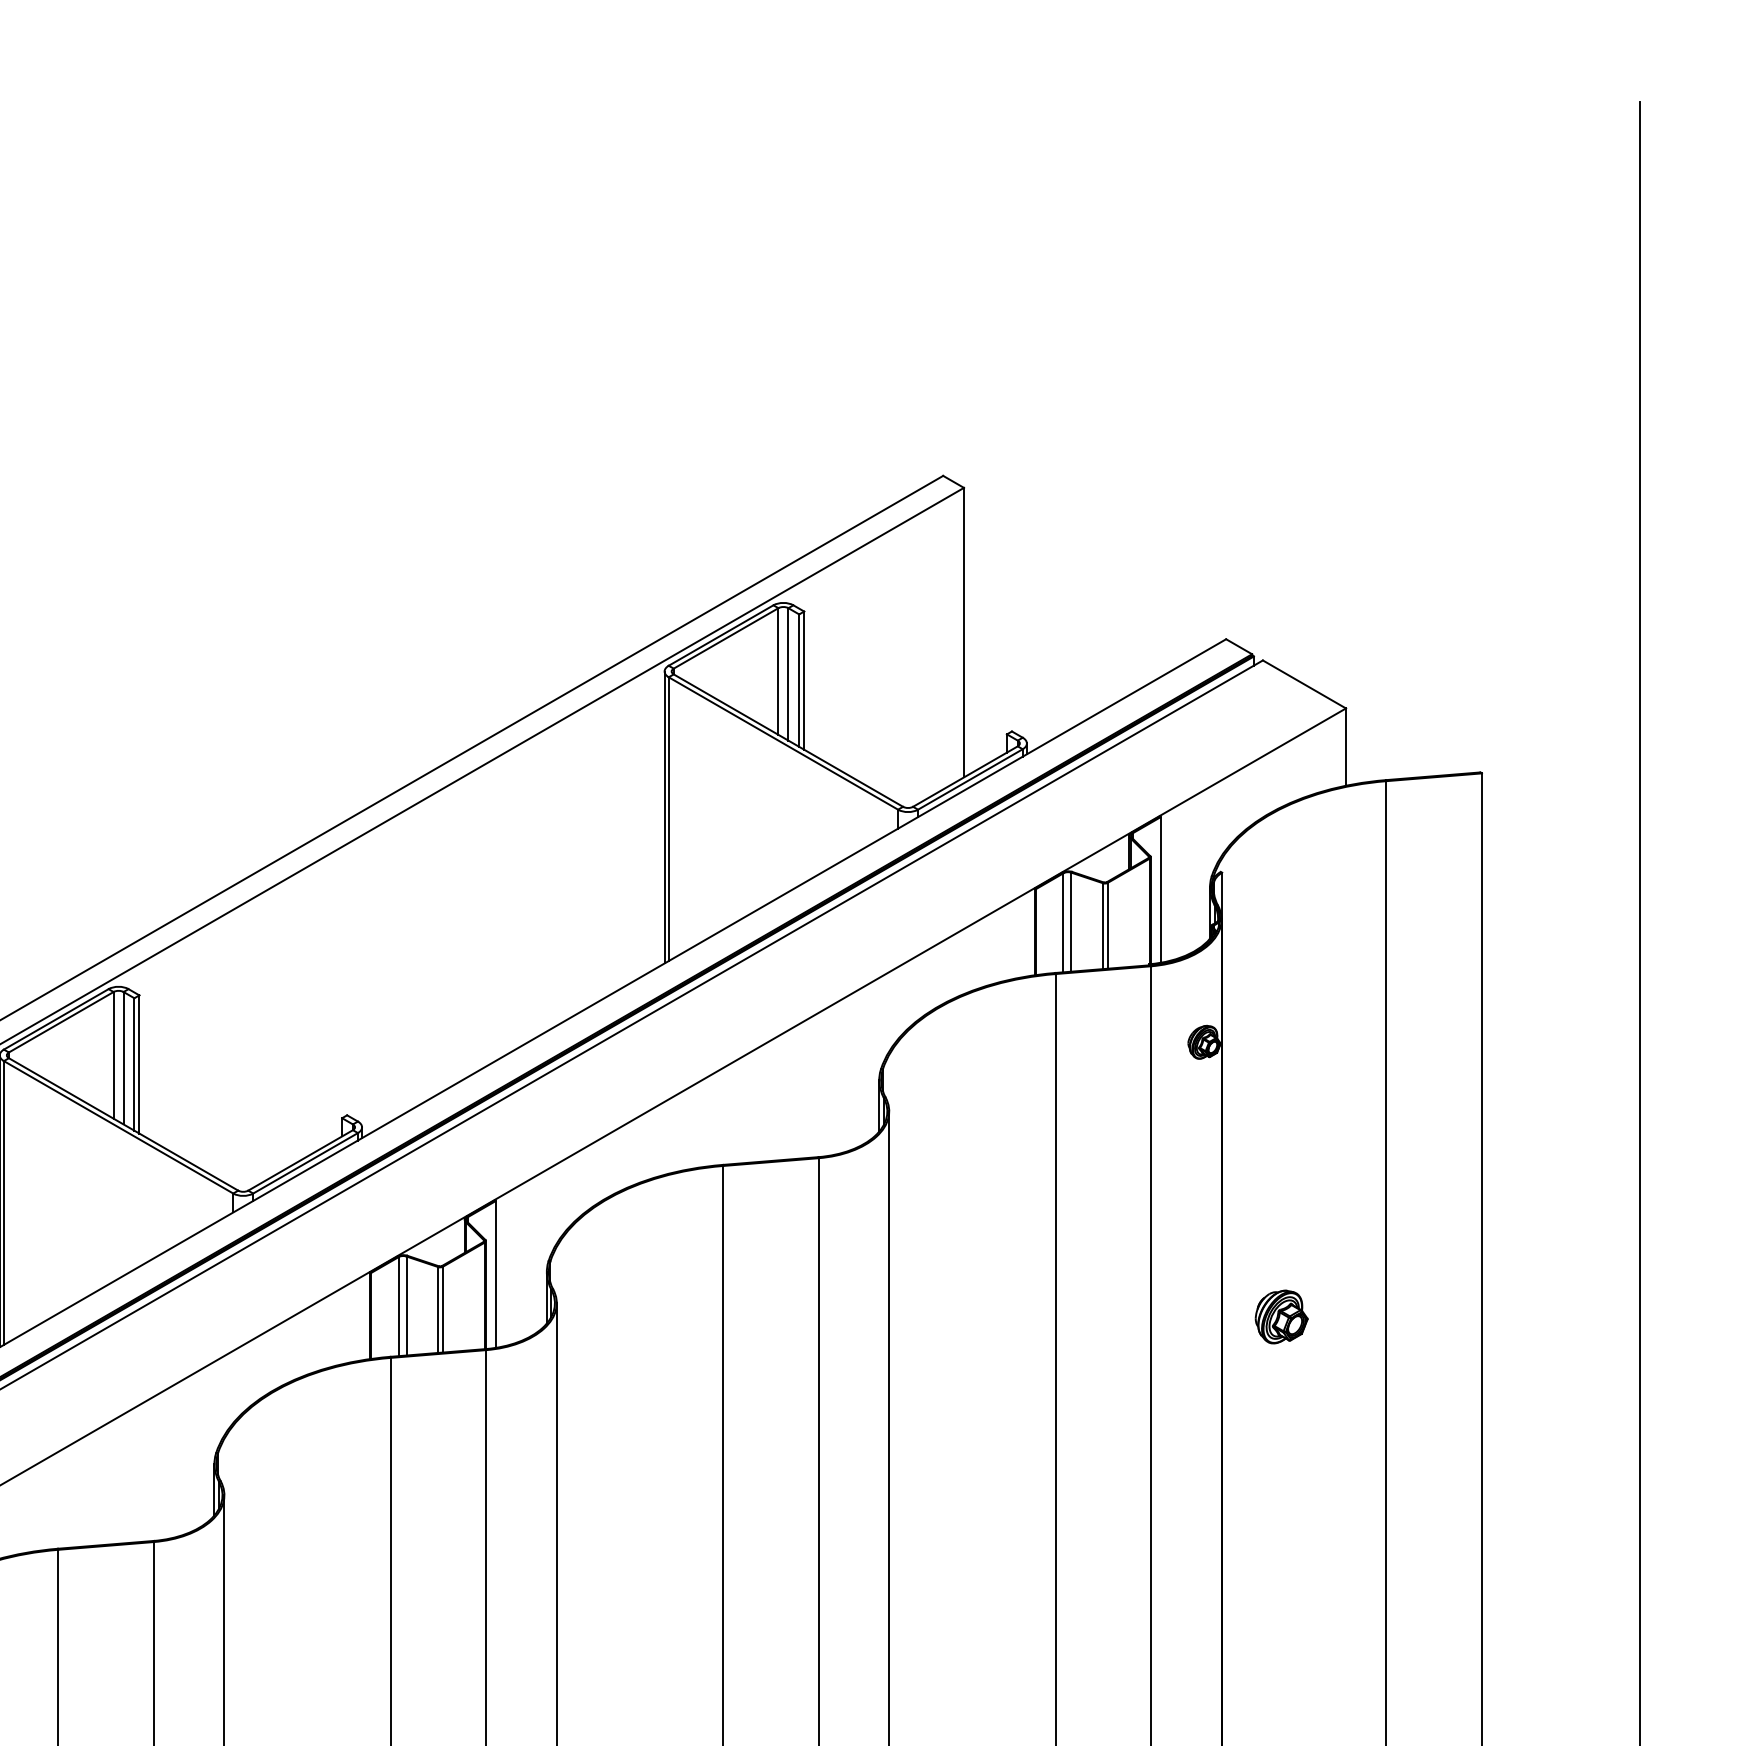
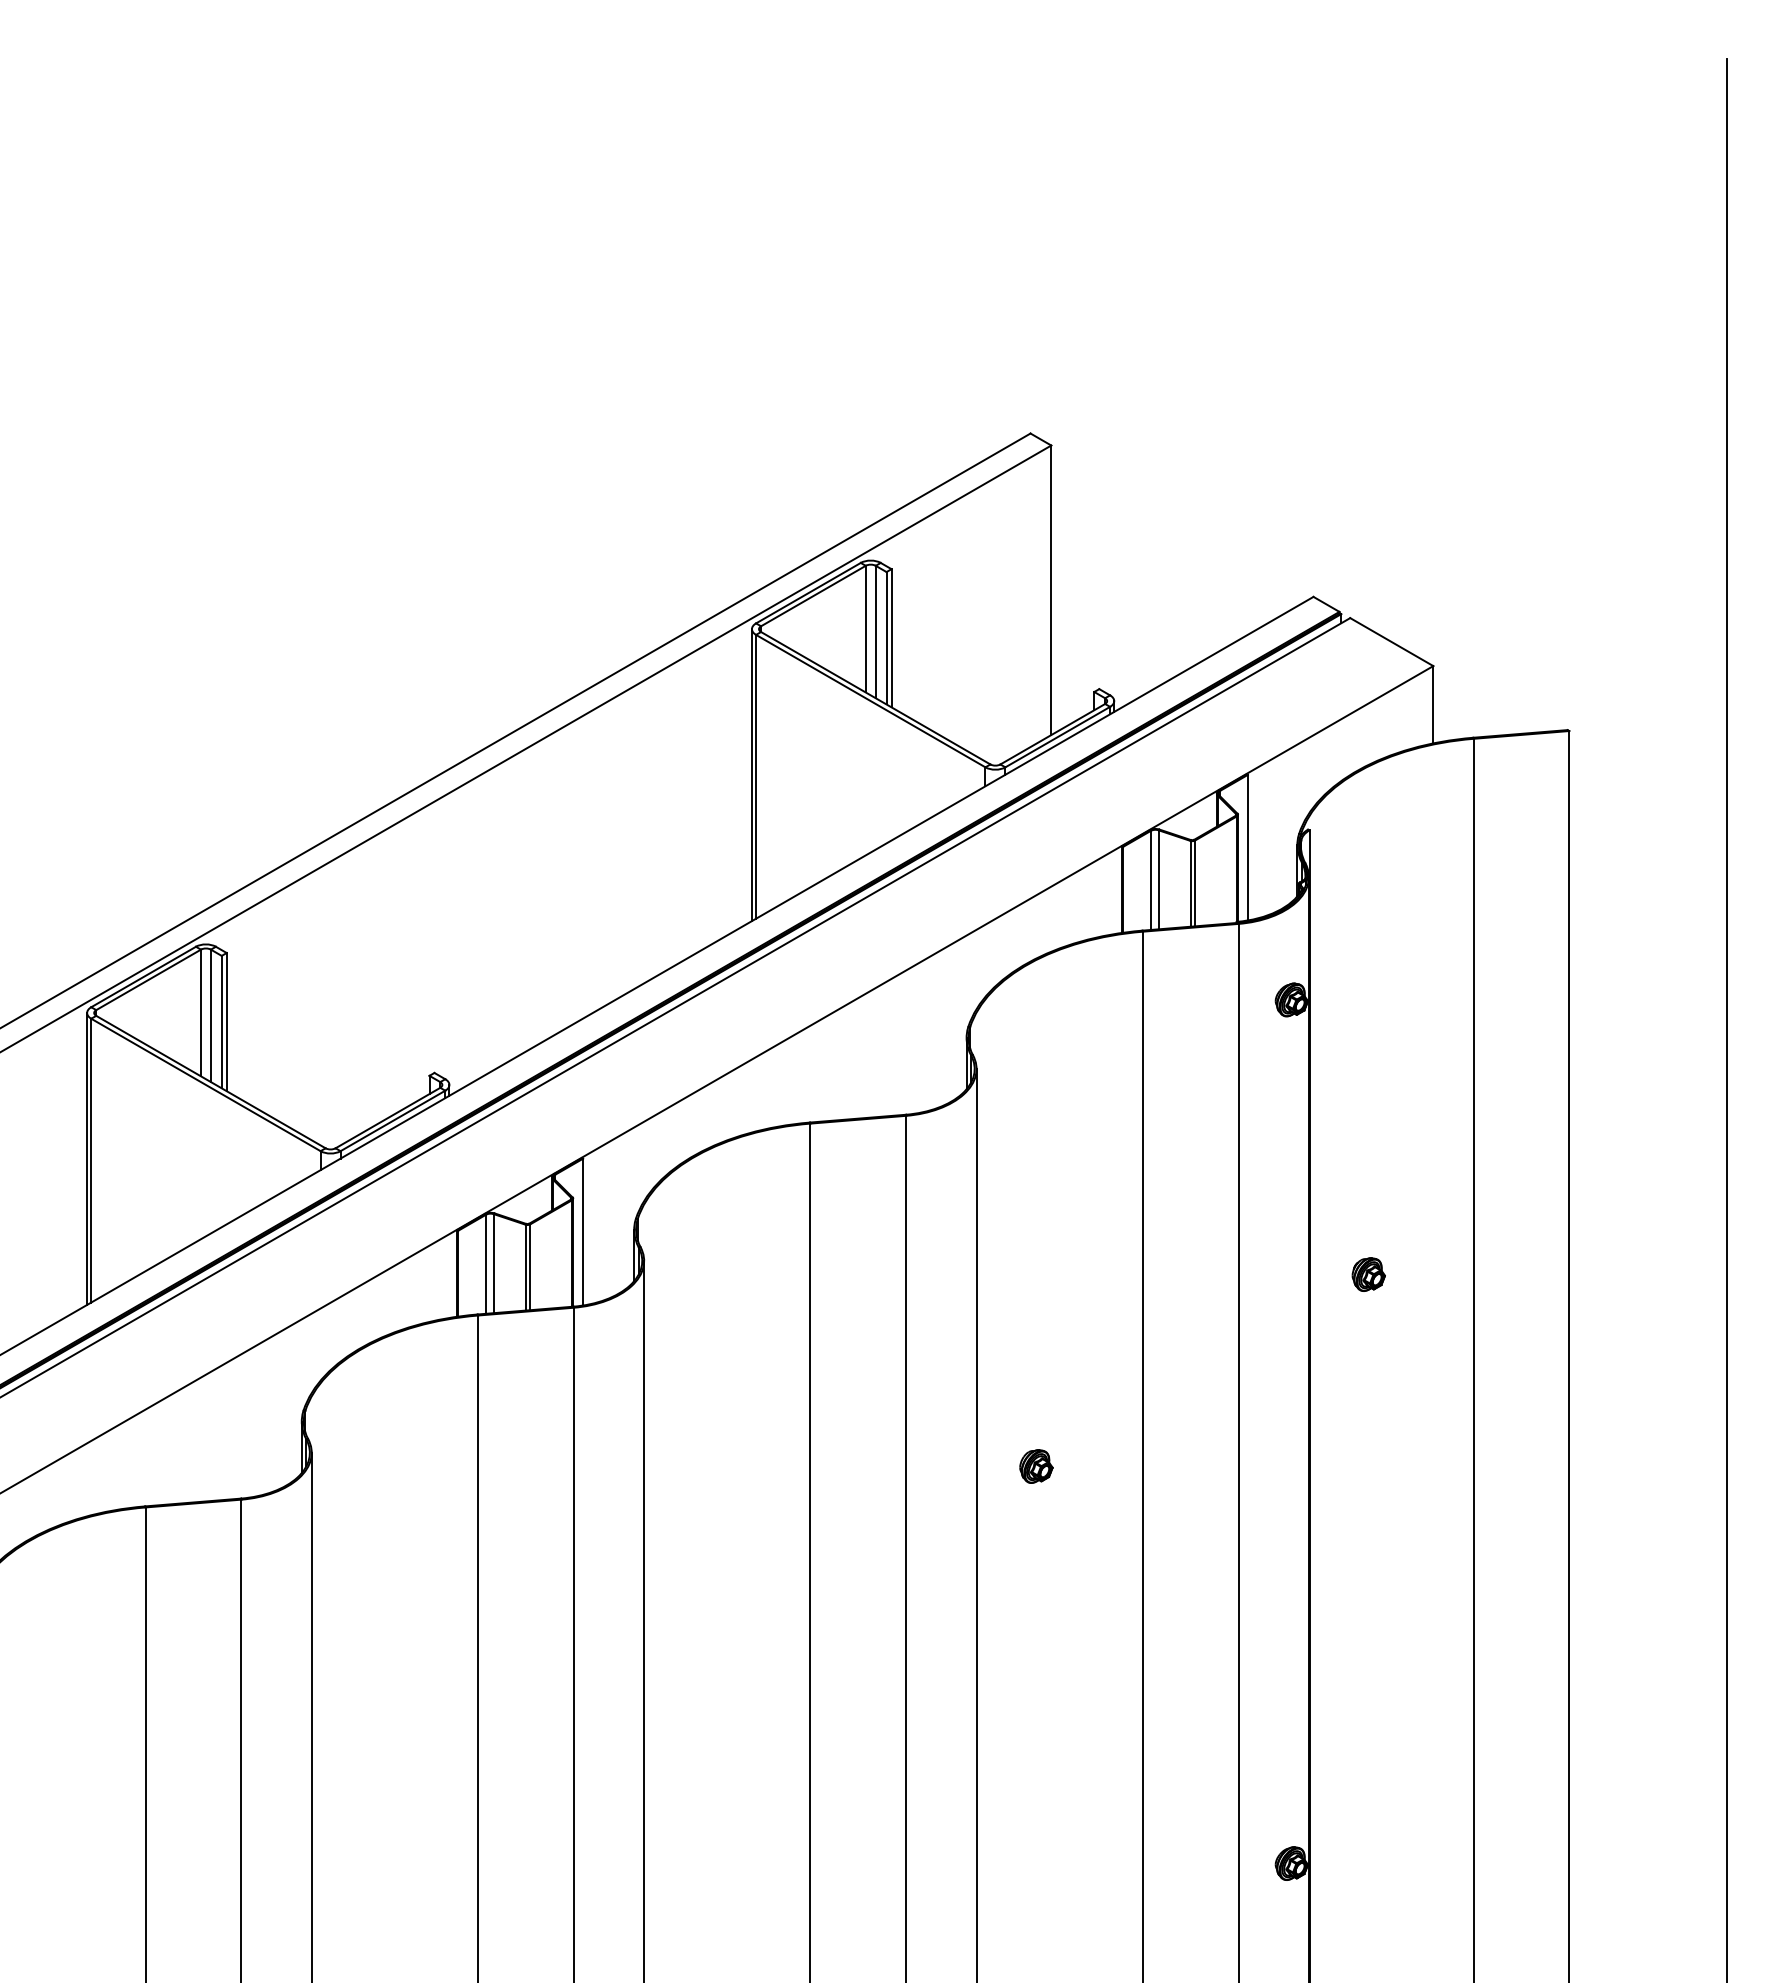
part: (1281, 1316) -> (1368, 1274), size x0.62
part: (949, 1508) -> (1036, 1466), added

